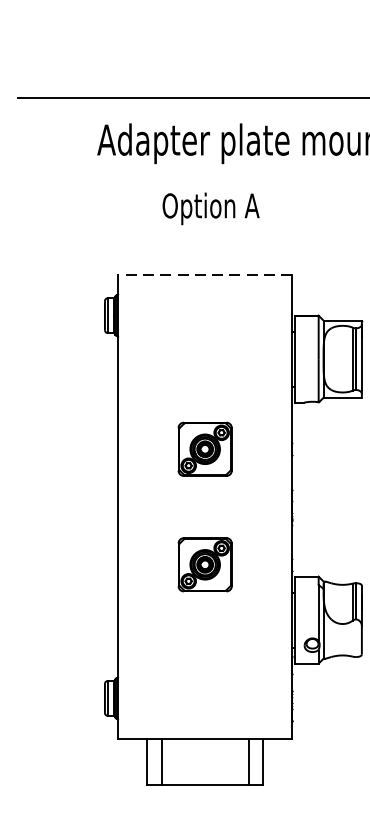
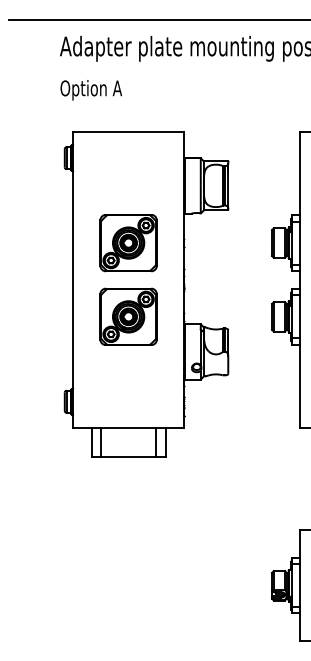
text: (211, 209) -> (91, 90), moved
line: (205, 275) -> (128, 132), dashed -> solid
part: (205, 449) -> (128, 243), size x1.67
part: (205, 564) -> (128, 316), size x1.67

